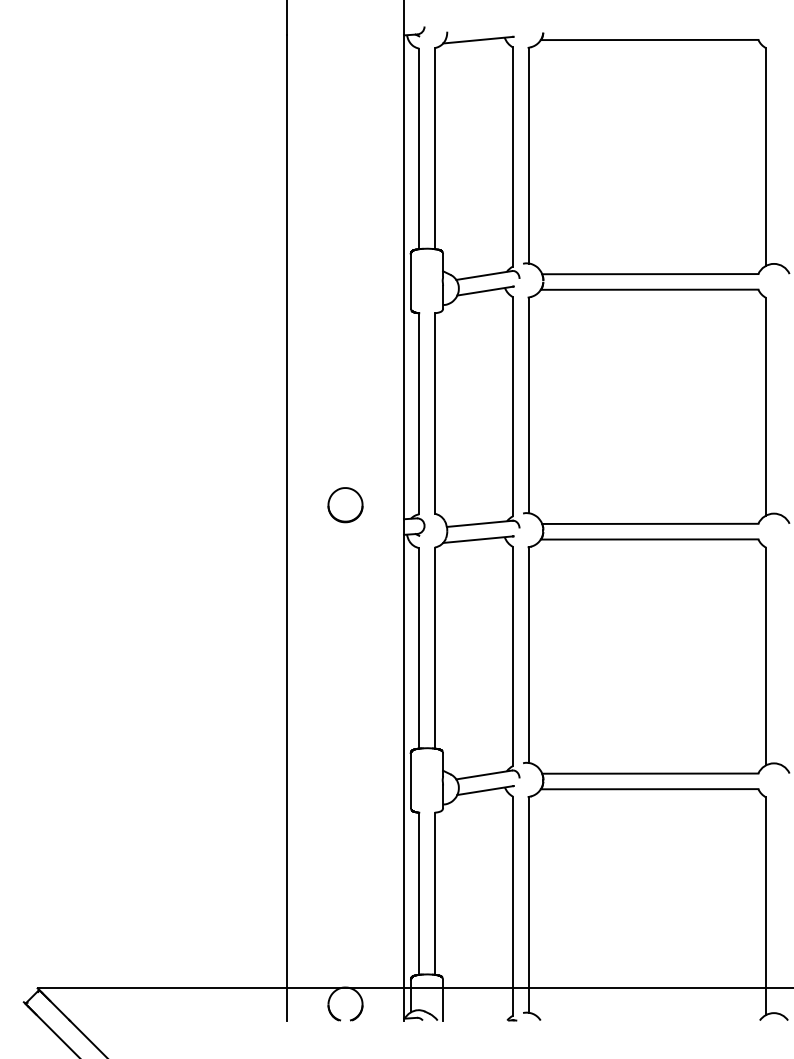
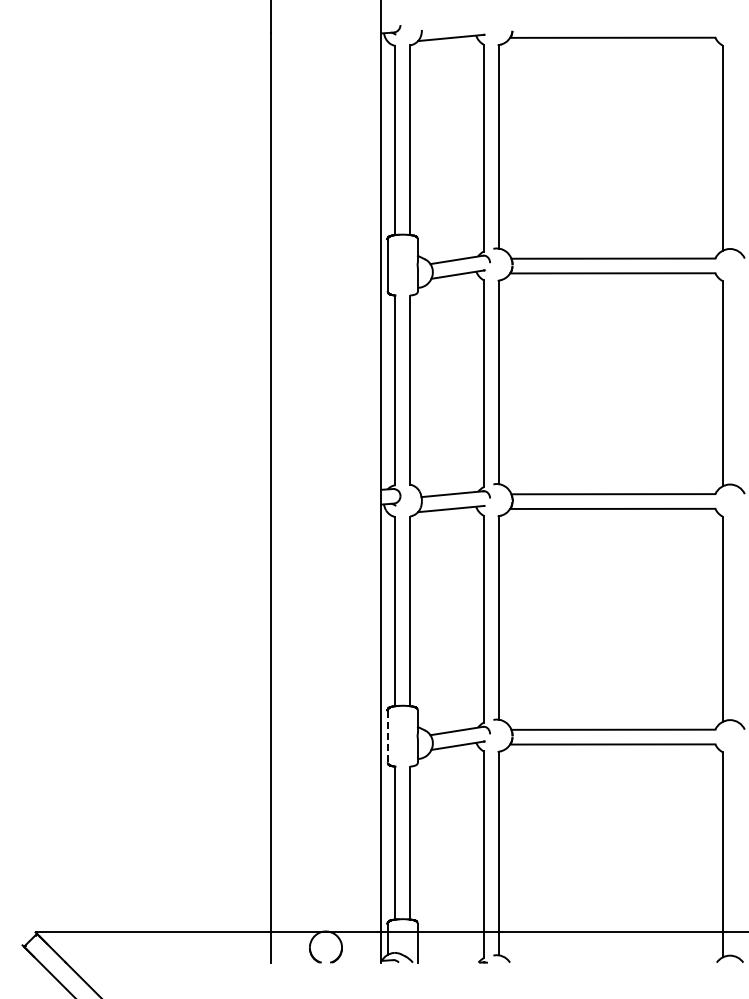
part: (345, 505) -> (325, 476), removed
line: (410, 780) -> (387, 736), solid -> dashed

